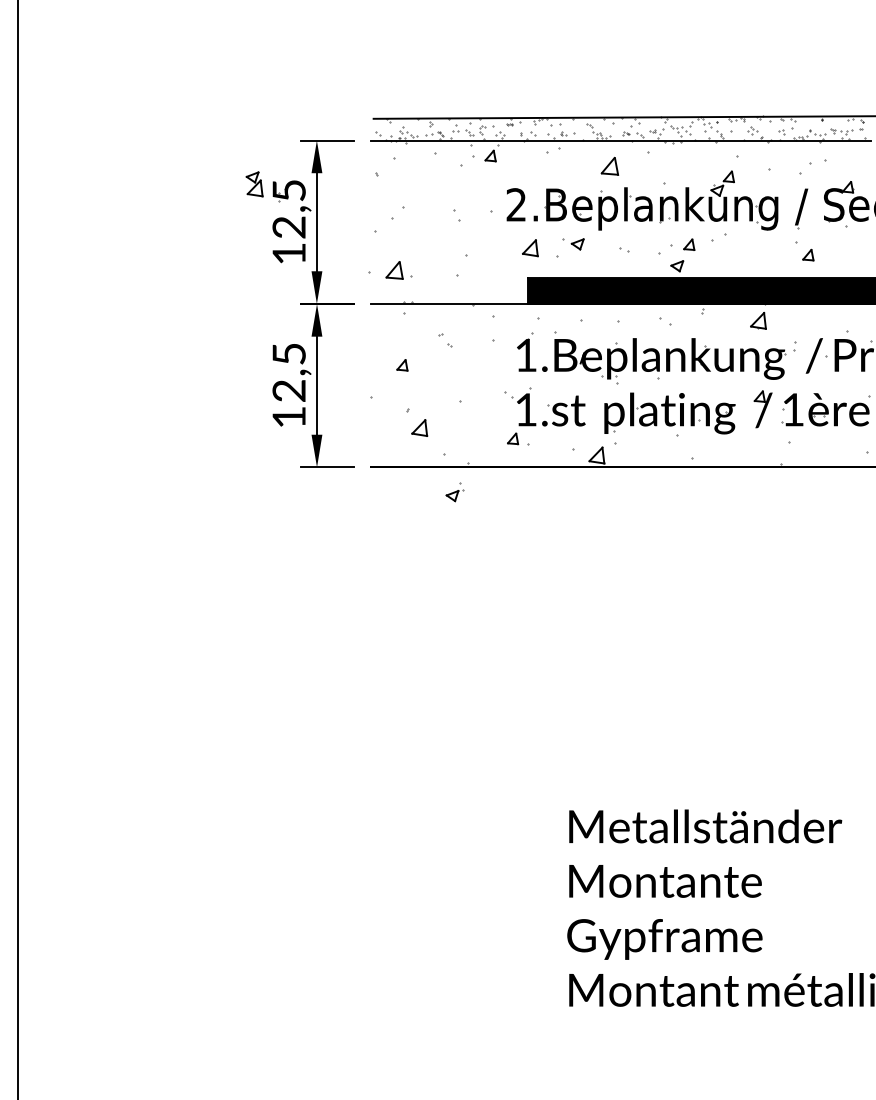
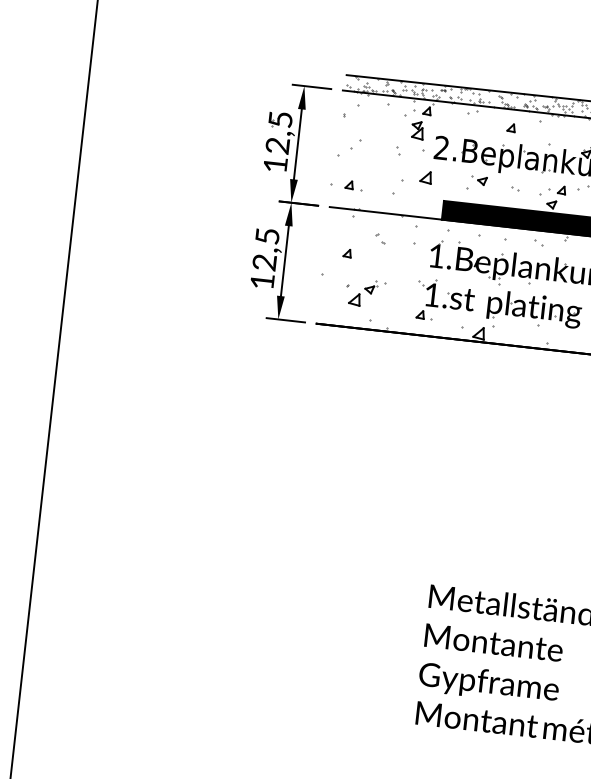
part: (609, 166) -> (511, 128), size x0.62
part: (254, 184) -> (417, 130), moved
part: (530, 248) -> (426, 177), moved
part: (394, 270) -> (349, 185), size x0.62
part: (454, 492) -> (371, 287), moved

